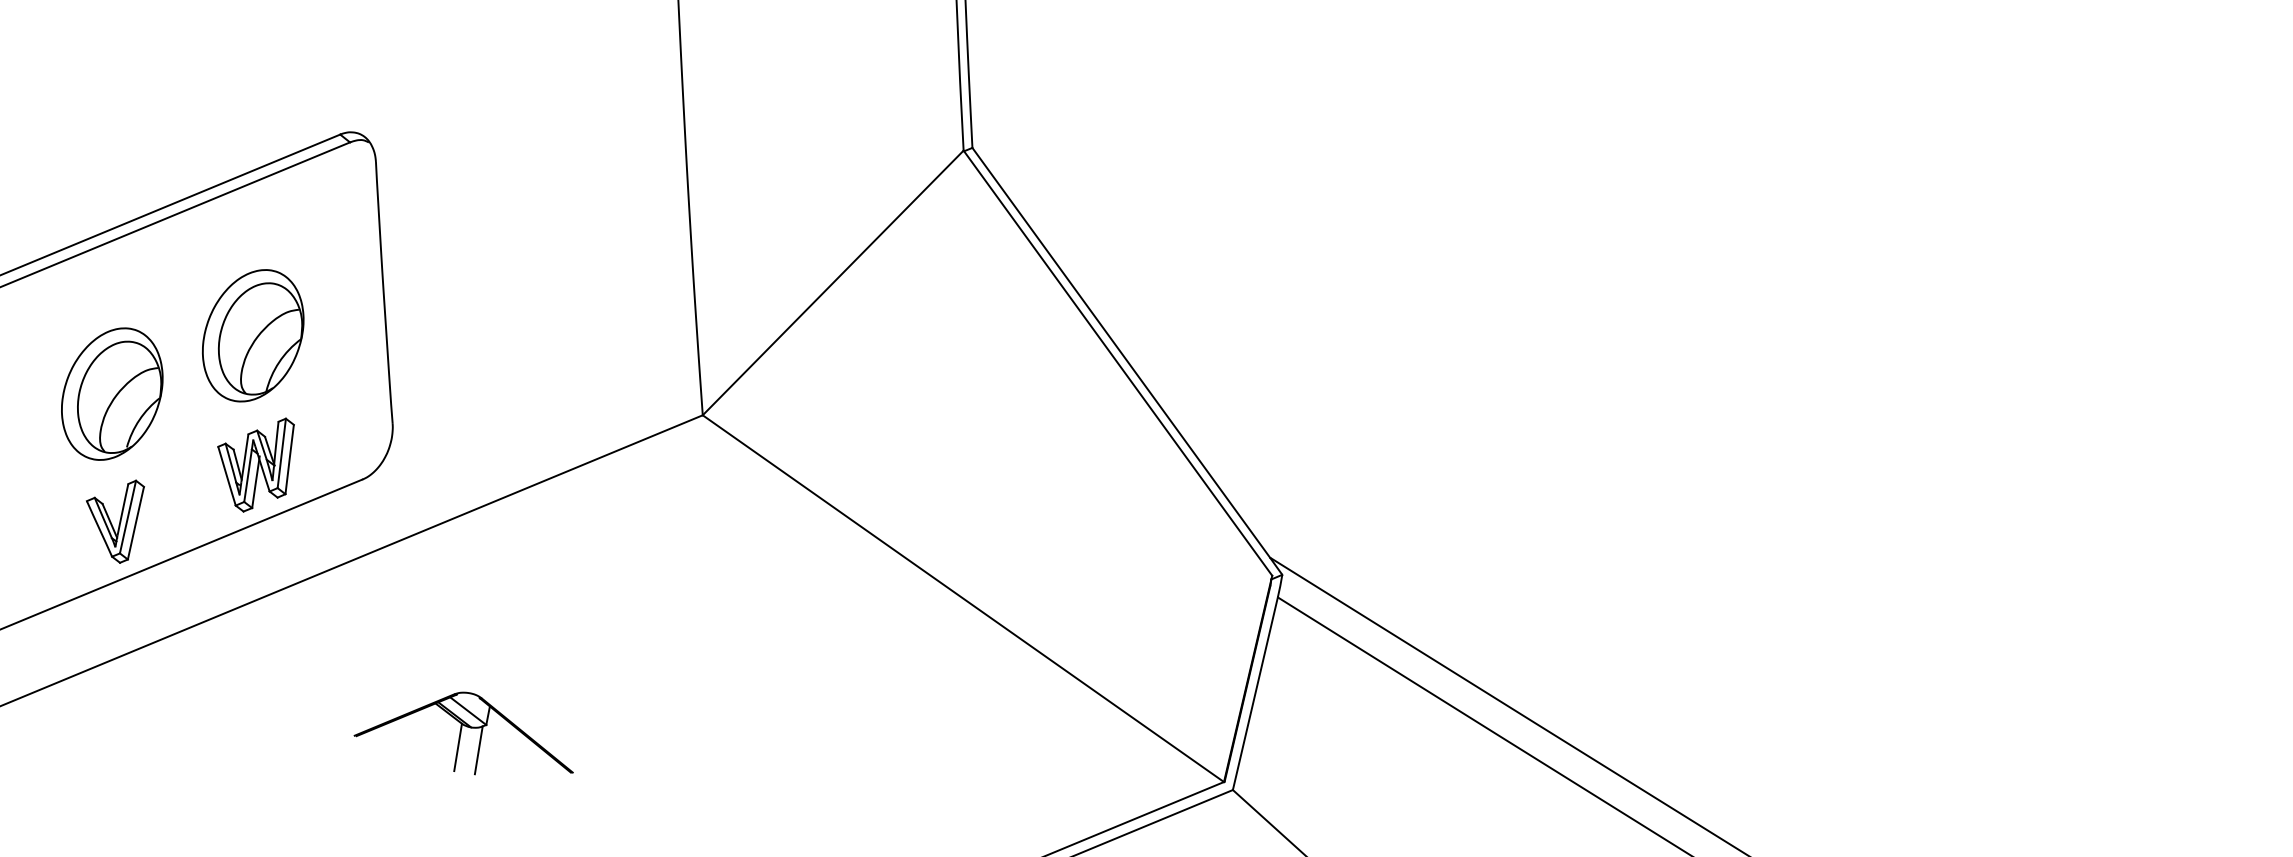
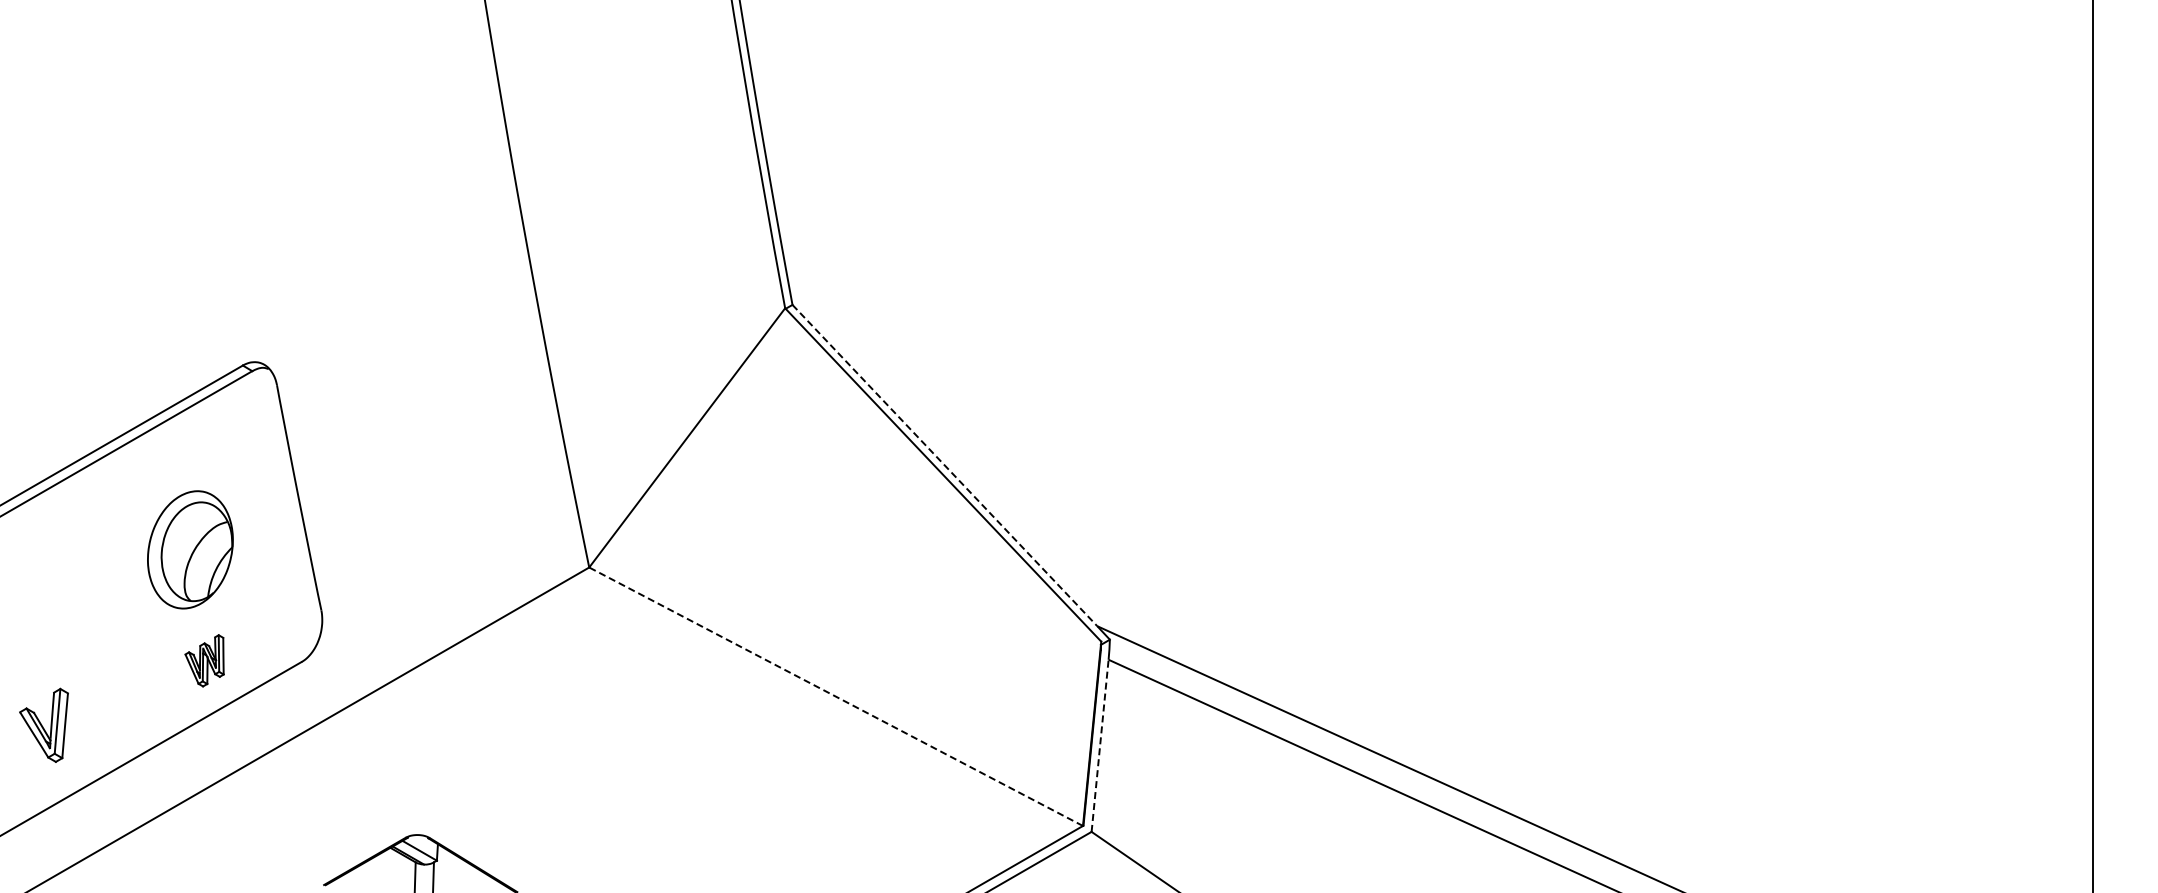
line: (1121, 352) -> (945, 465), solid -> dashed
part: (111, 393) -> (74, 616), removed
part: (252, 463) -> (204, 660), size x0.6
part: (111, 518) -> (43, 724), moved
line: (963, 598) -> (836, 696), solid -> dashed
line: (1255, 693) -> (1100, 745), solid -> dashed

